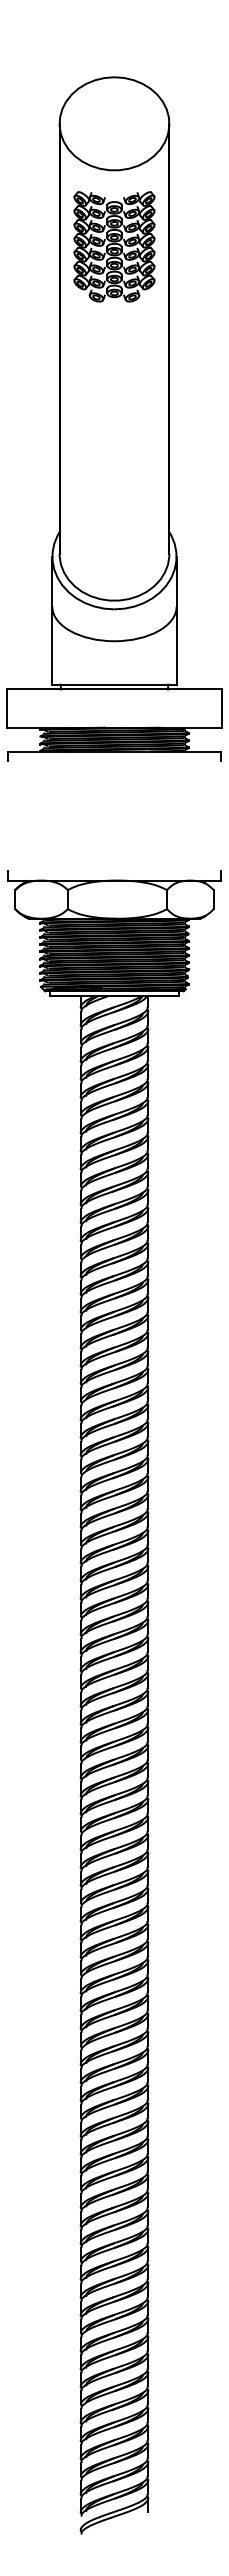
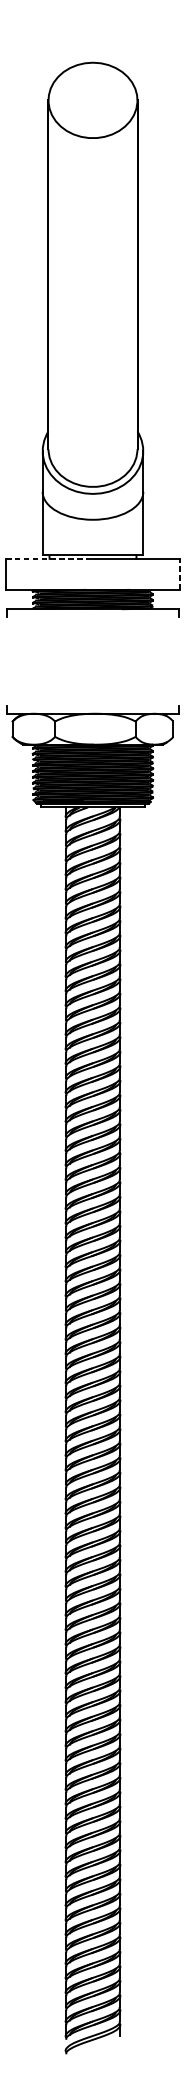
part: (114, 246) -> (93, 199), removed
line: (60, 689) -> (49, 558), solid -> dashed
line: (221, 708) -> (179, 574), solid -> dashed

